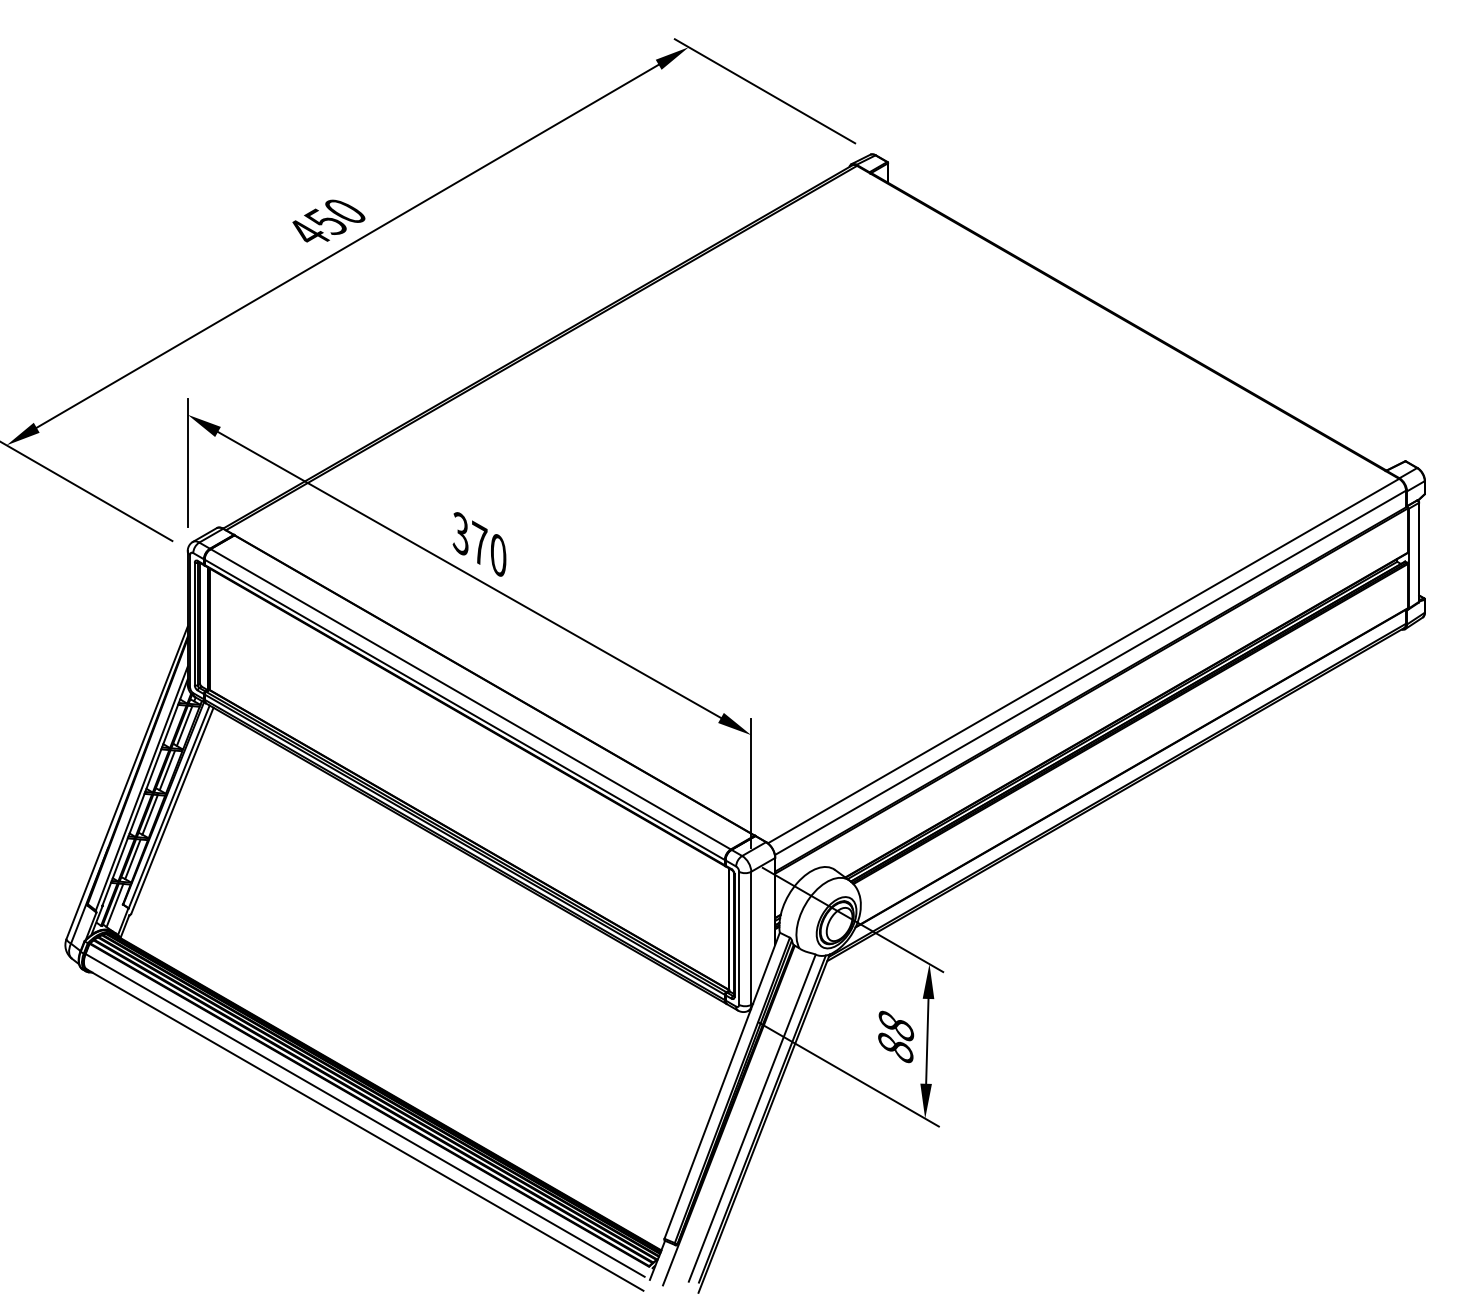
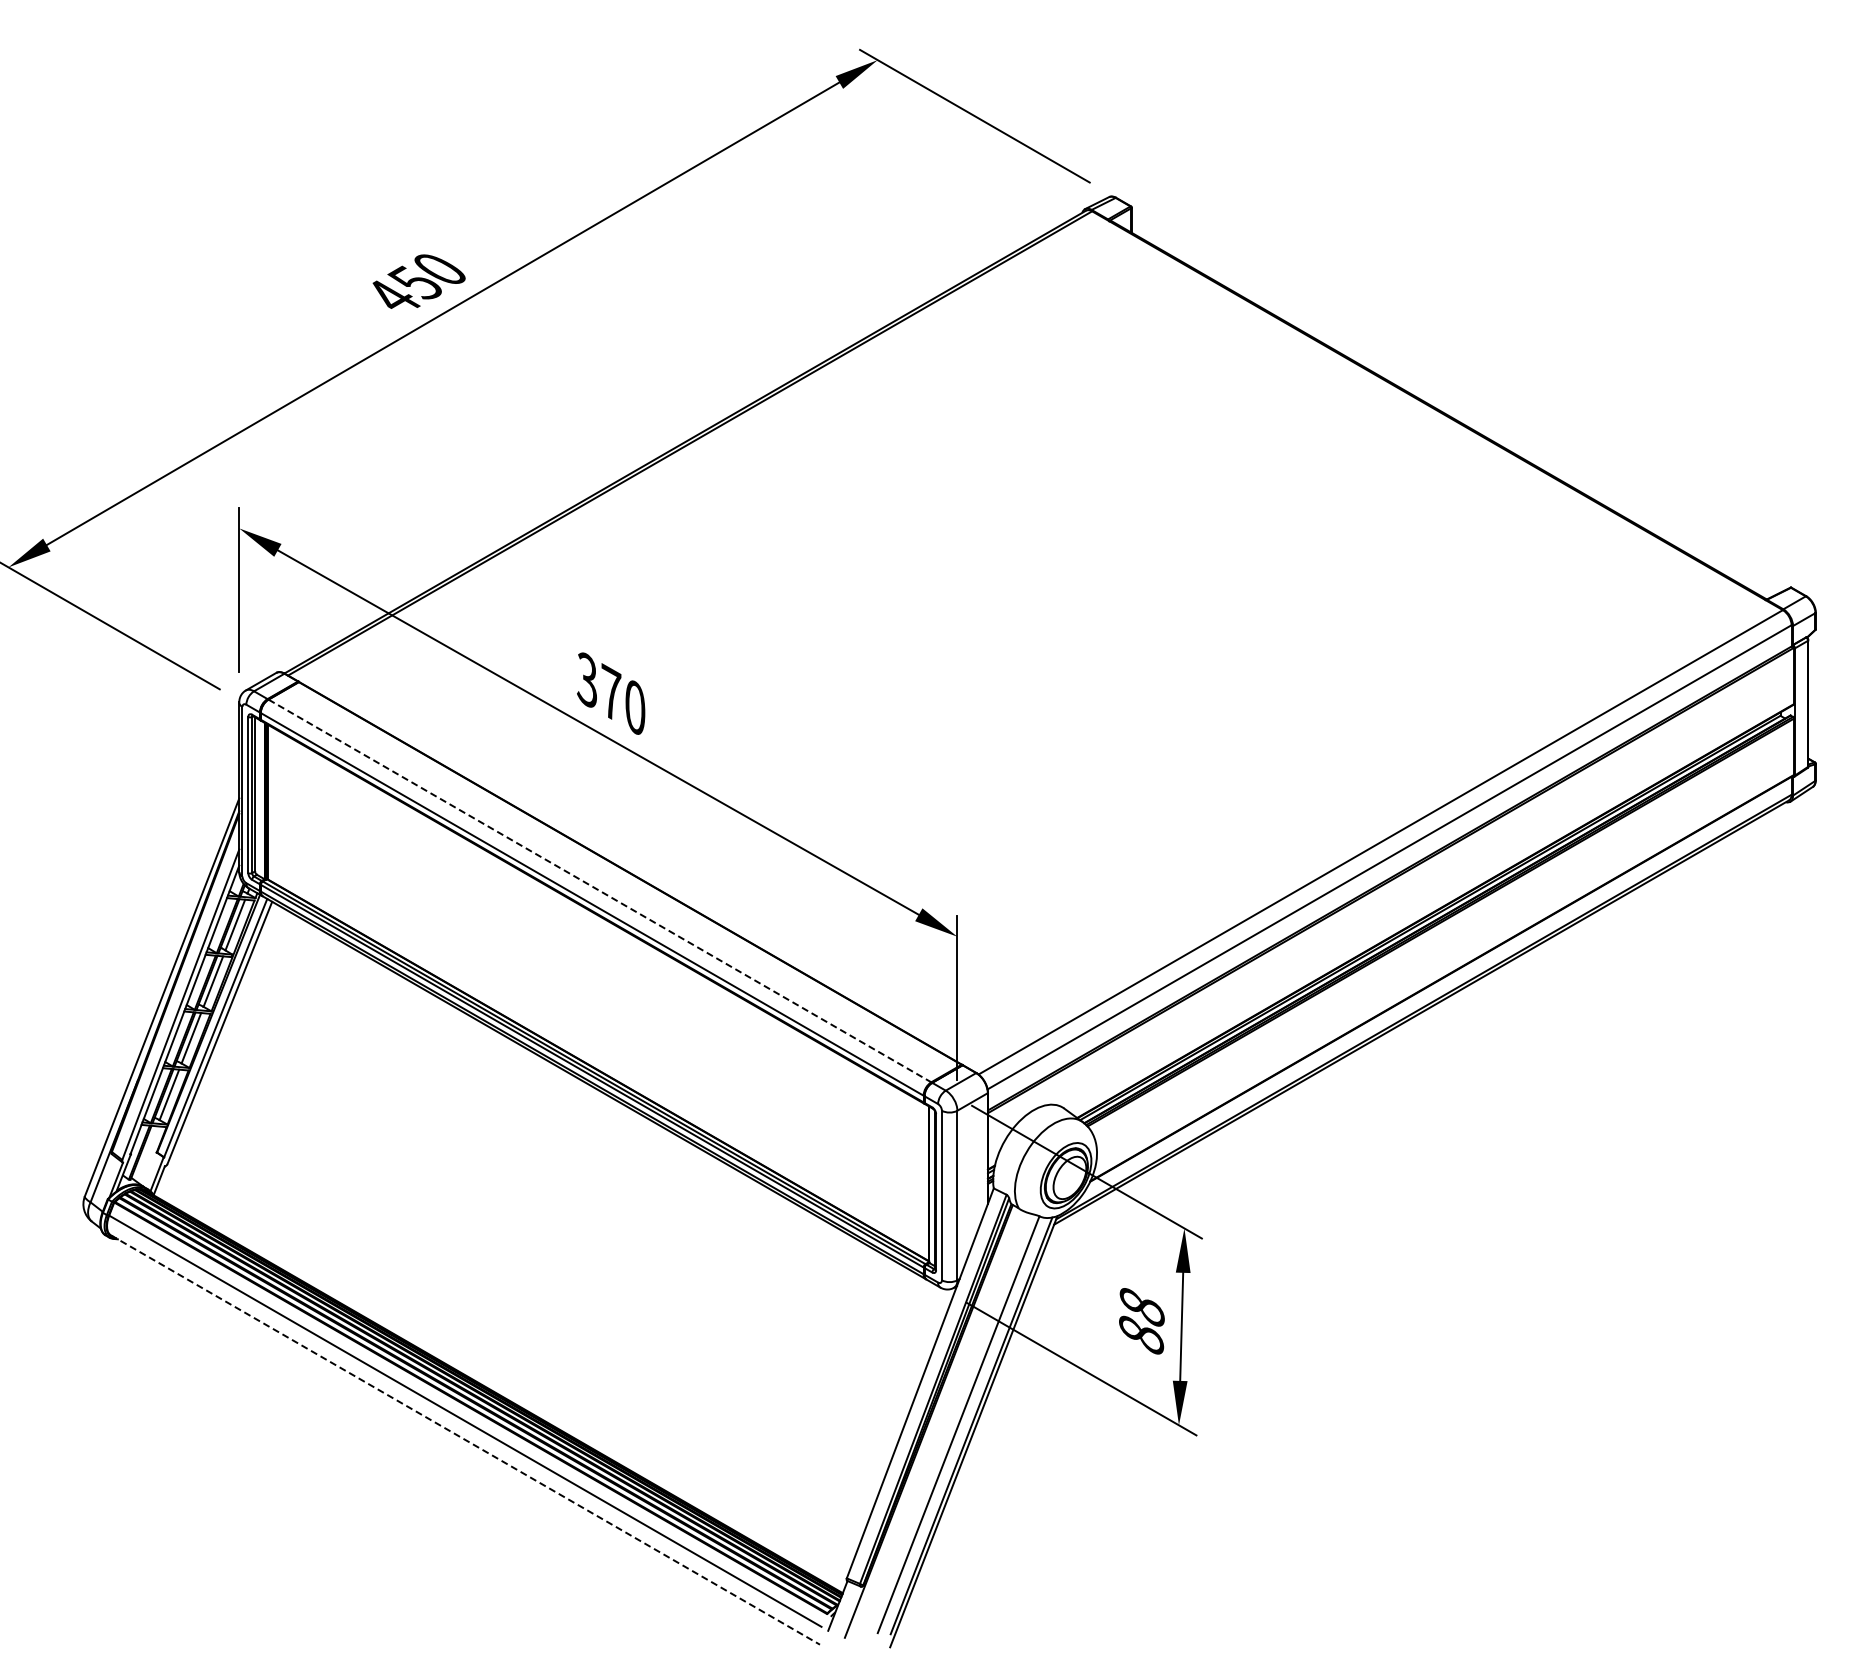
line: (470, 698) -> (599, 890), solid -> dashed
line: (114, 905) -> (146, 1153), removed
line: (365, 1130) -> (465, 1440), solid -> dashed

